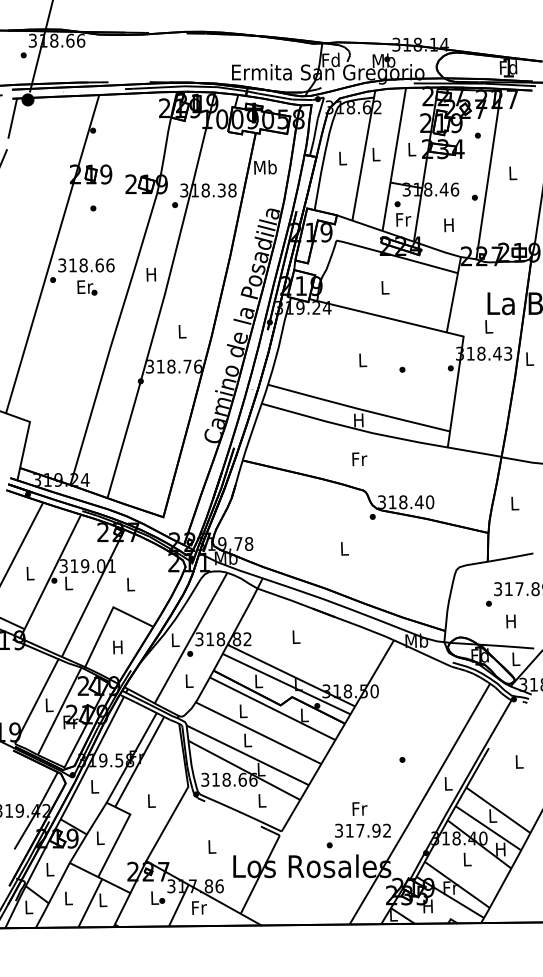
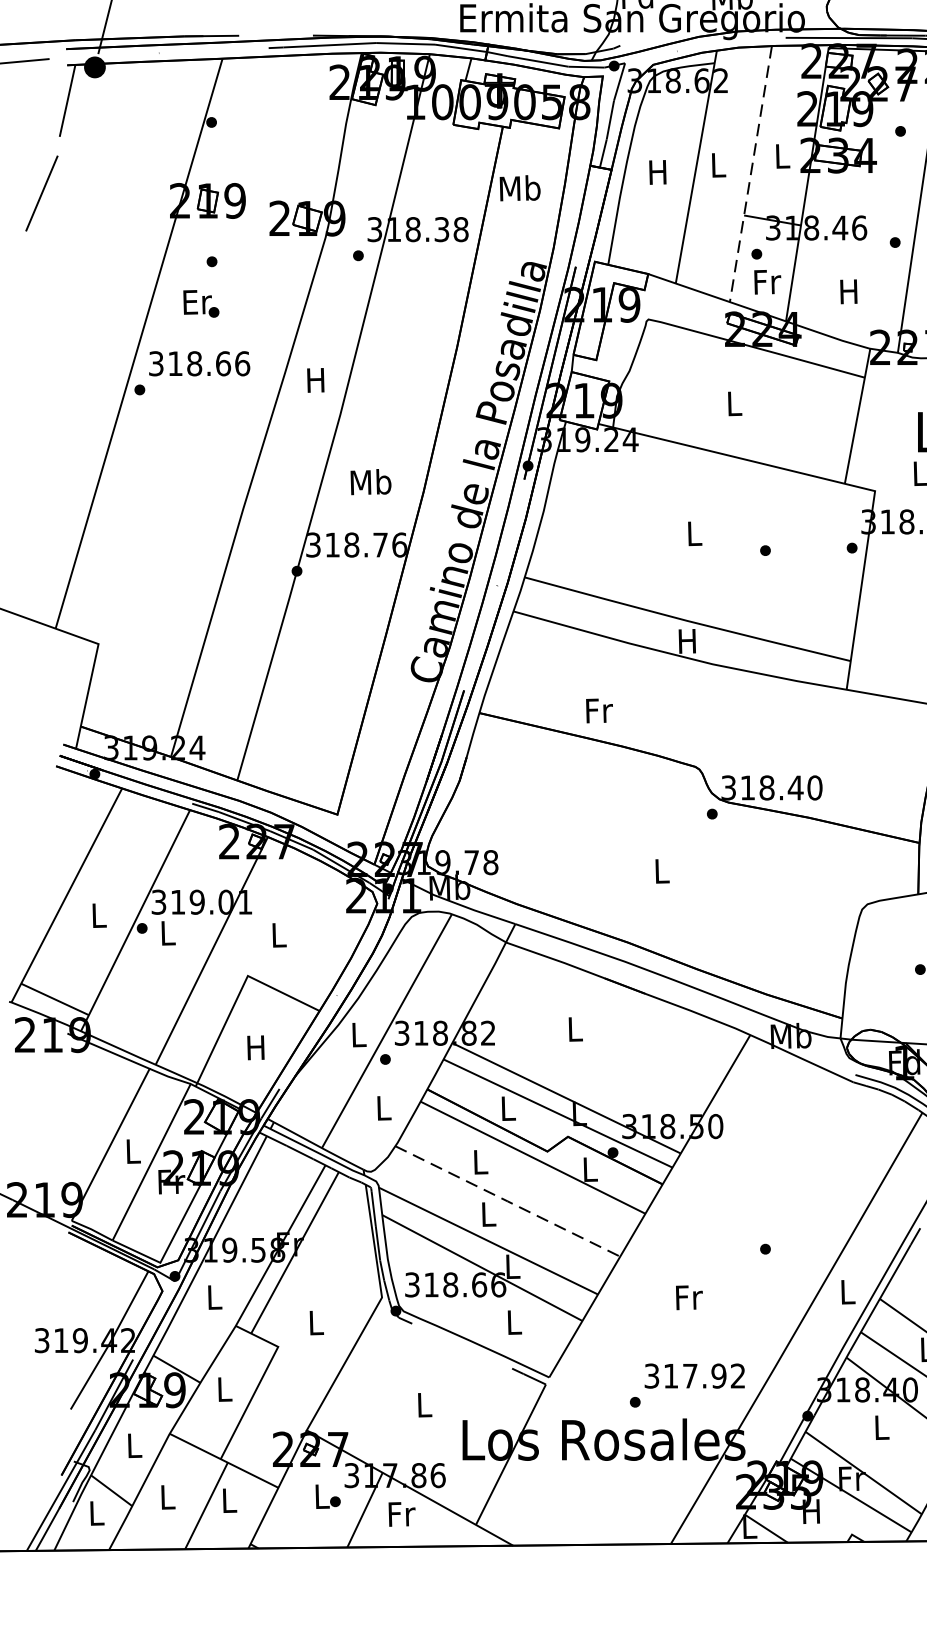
text: (342, 158) -> (658, 172), L -> H
line: (394, 159) -> (751, 174), solid -> dashed
text: (87, 287) -> (201, 303), moved
text: (181, 331) -> (369, 482), L -> Mb
text: (359, 459) -> (599, 711), moved
line: (258, 733) -> (507, 1201), solid -> dashed
text: (359, 808) -> (688, 1296), moved

